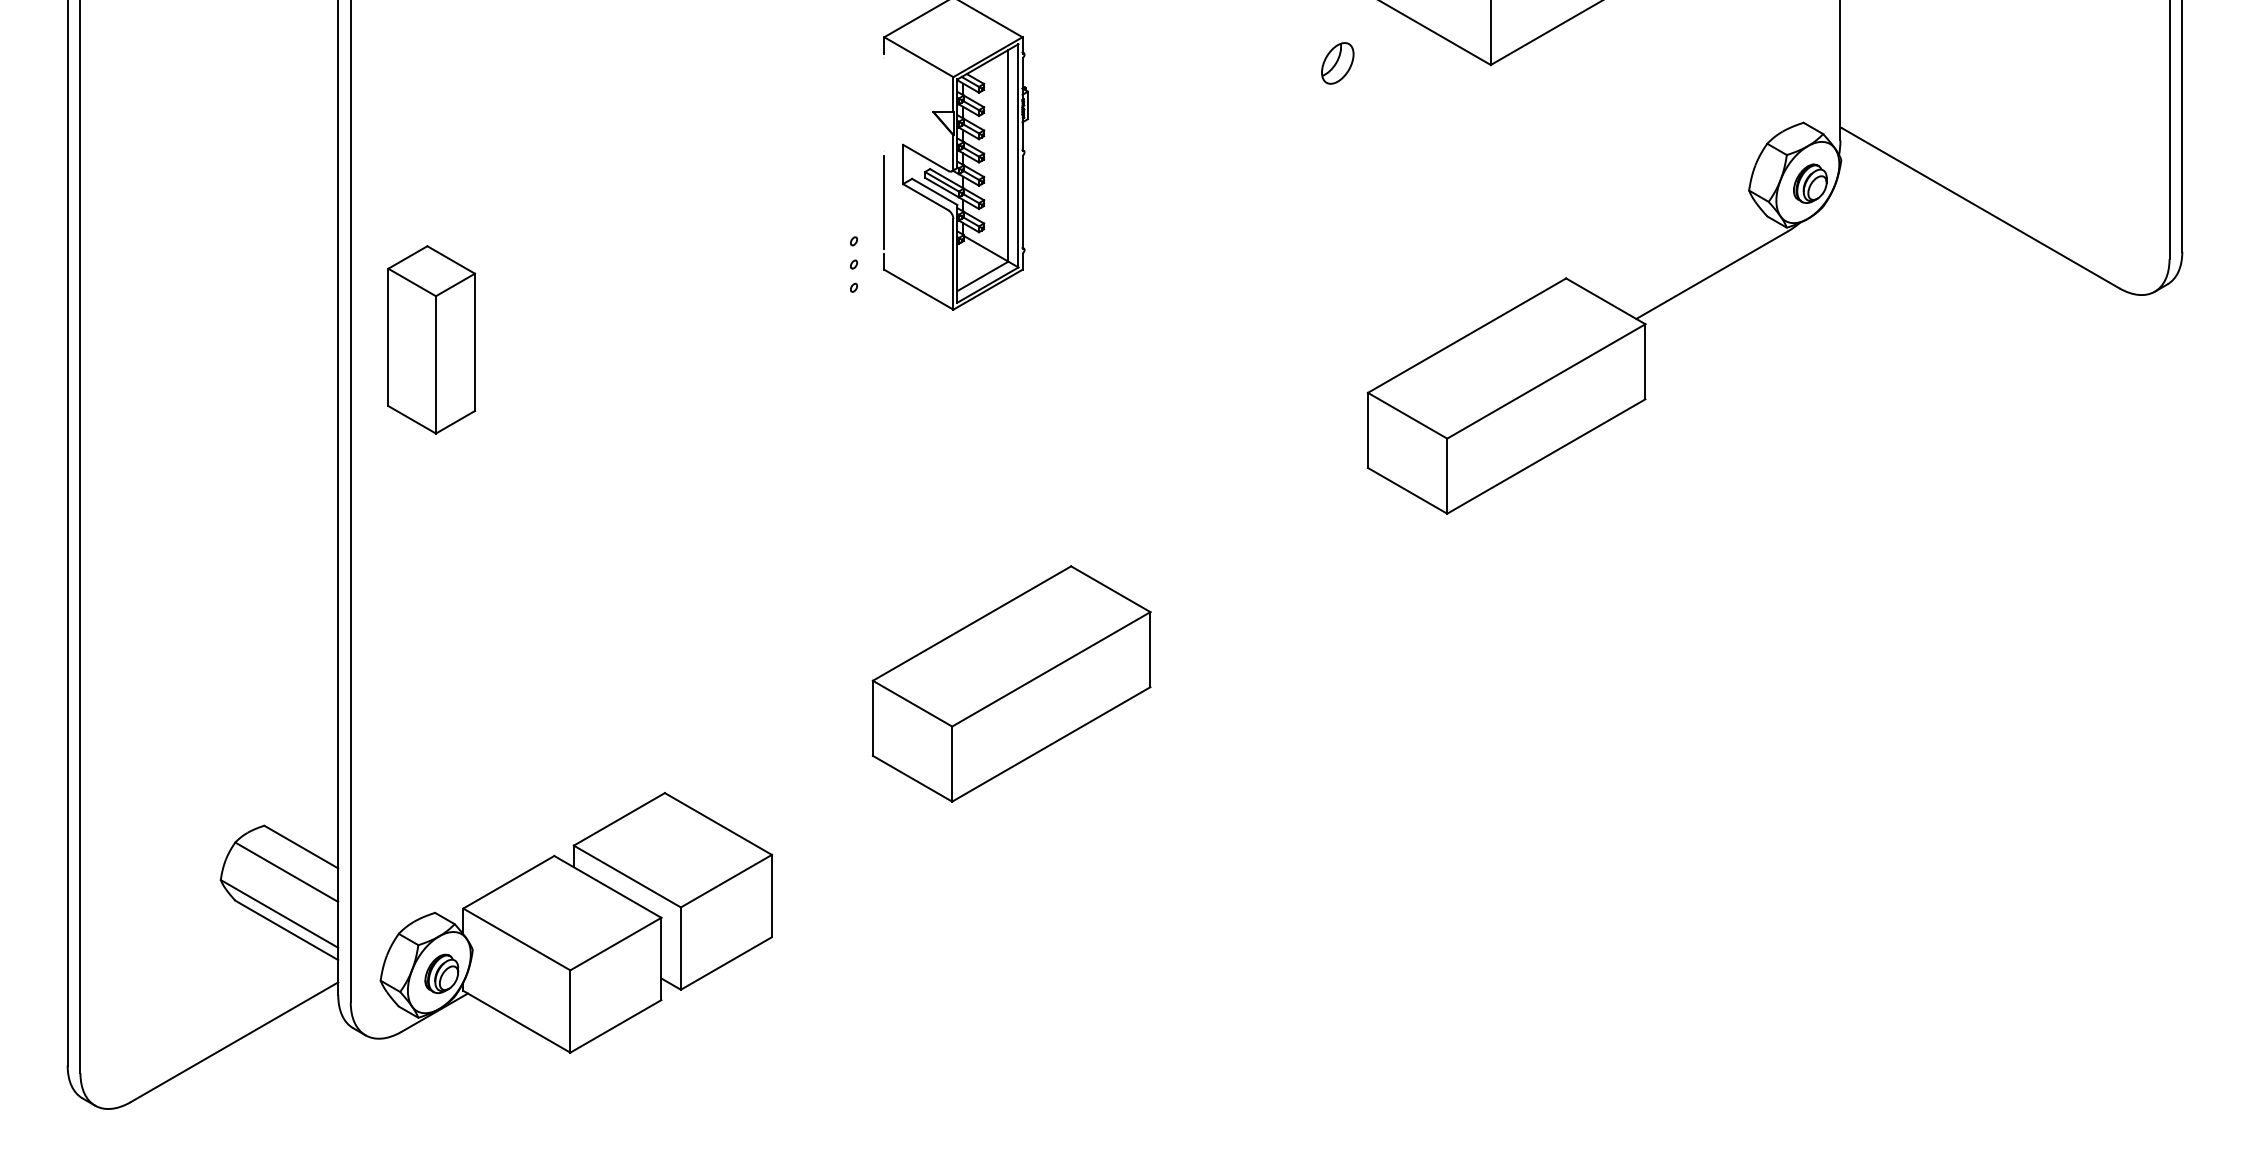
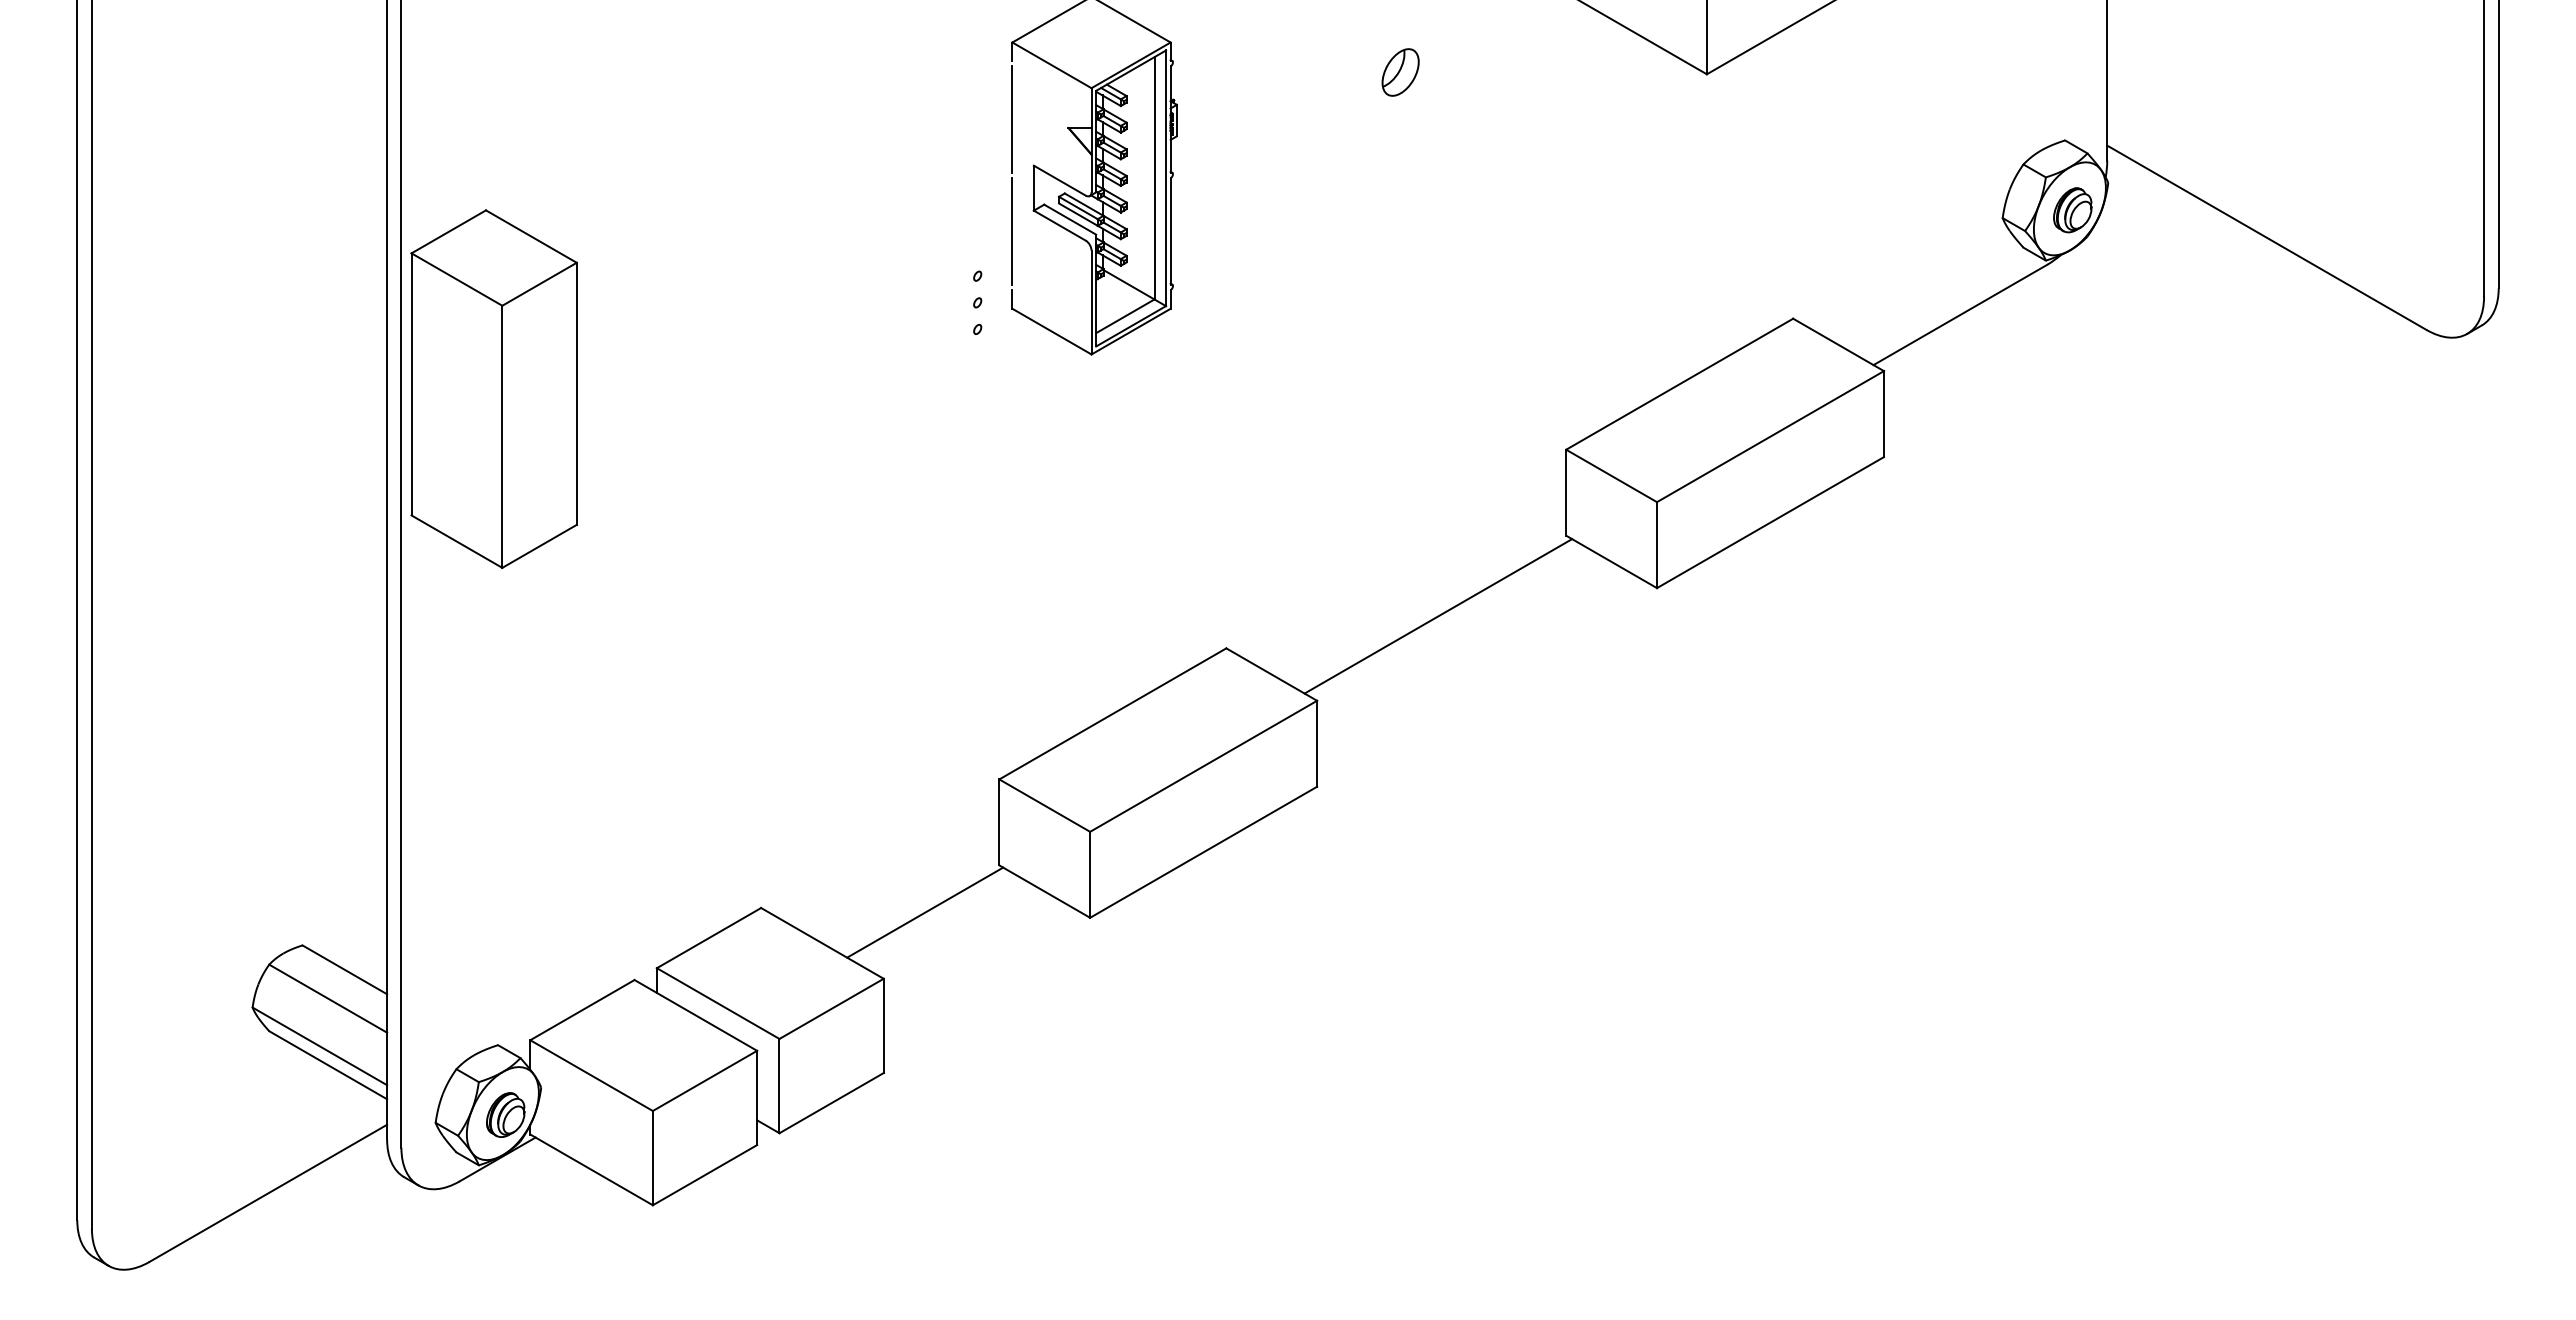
part: (1337, 63) -> (1400, 72), moved
line: (884, 104) -> (1012, 119), added
part: (431, 339) -> (493, 388), size x1.67
line: (1256, 538) -> (1438, 616), added
line: (808, 797) -> (925, 912), added

